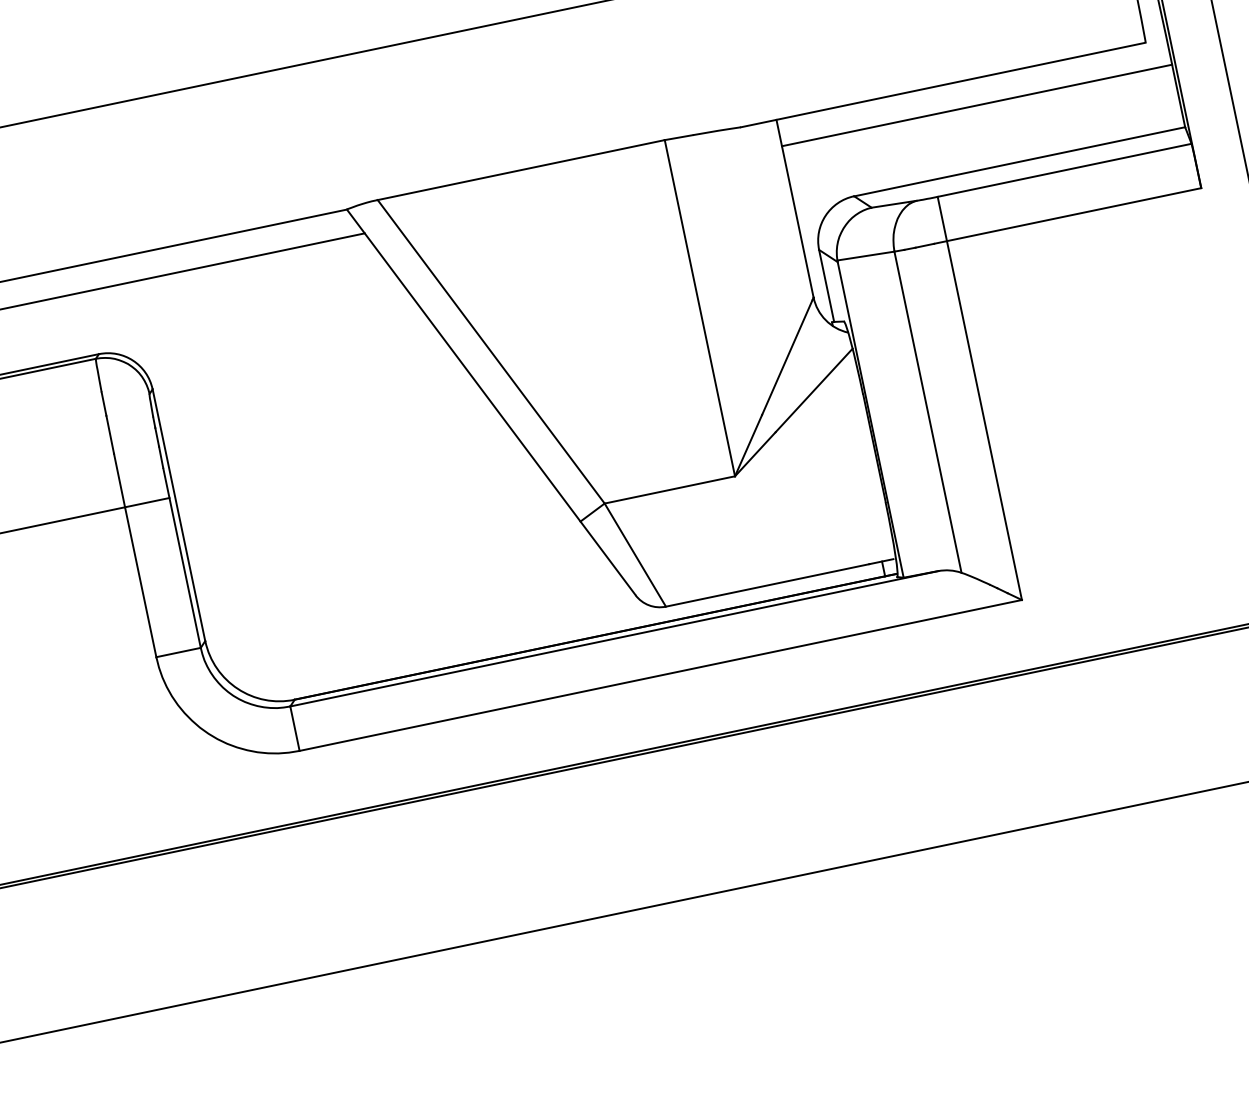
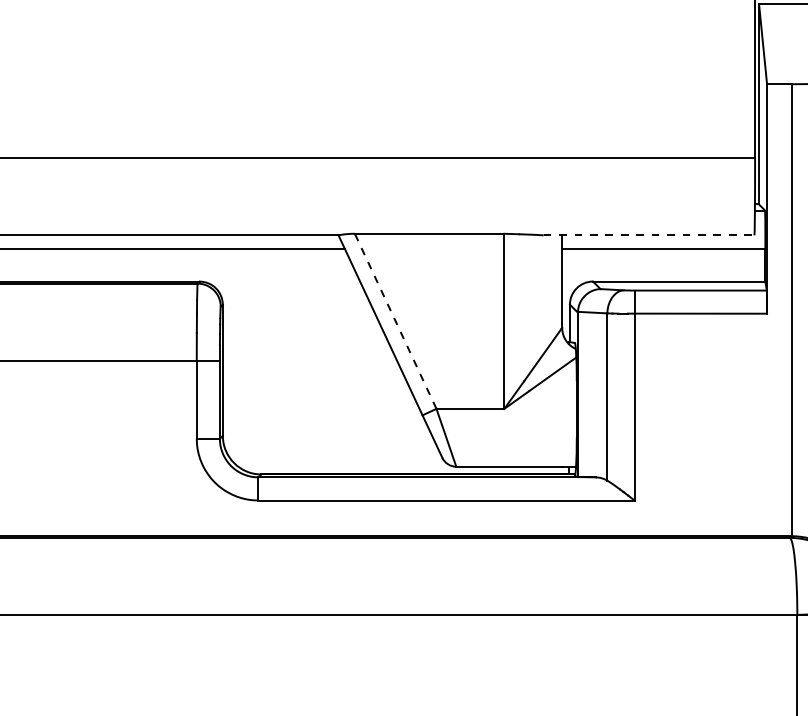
line: (944, 85) -> (649, 235), solid -> dashed
line: (490, 352) -> (395, 321), solid -> dashed

